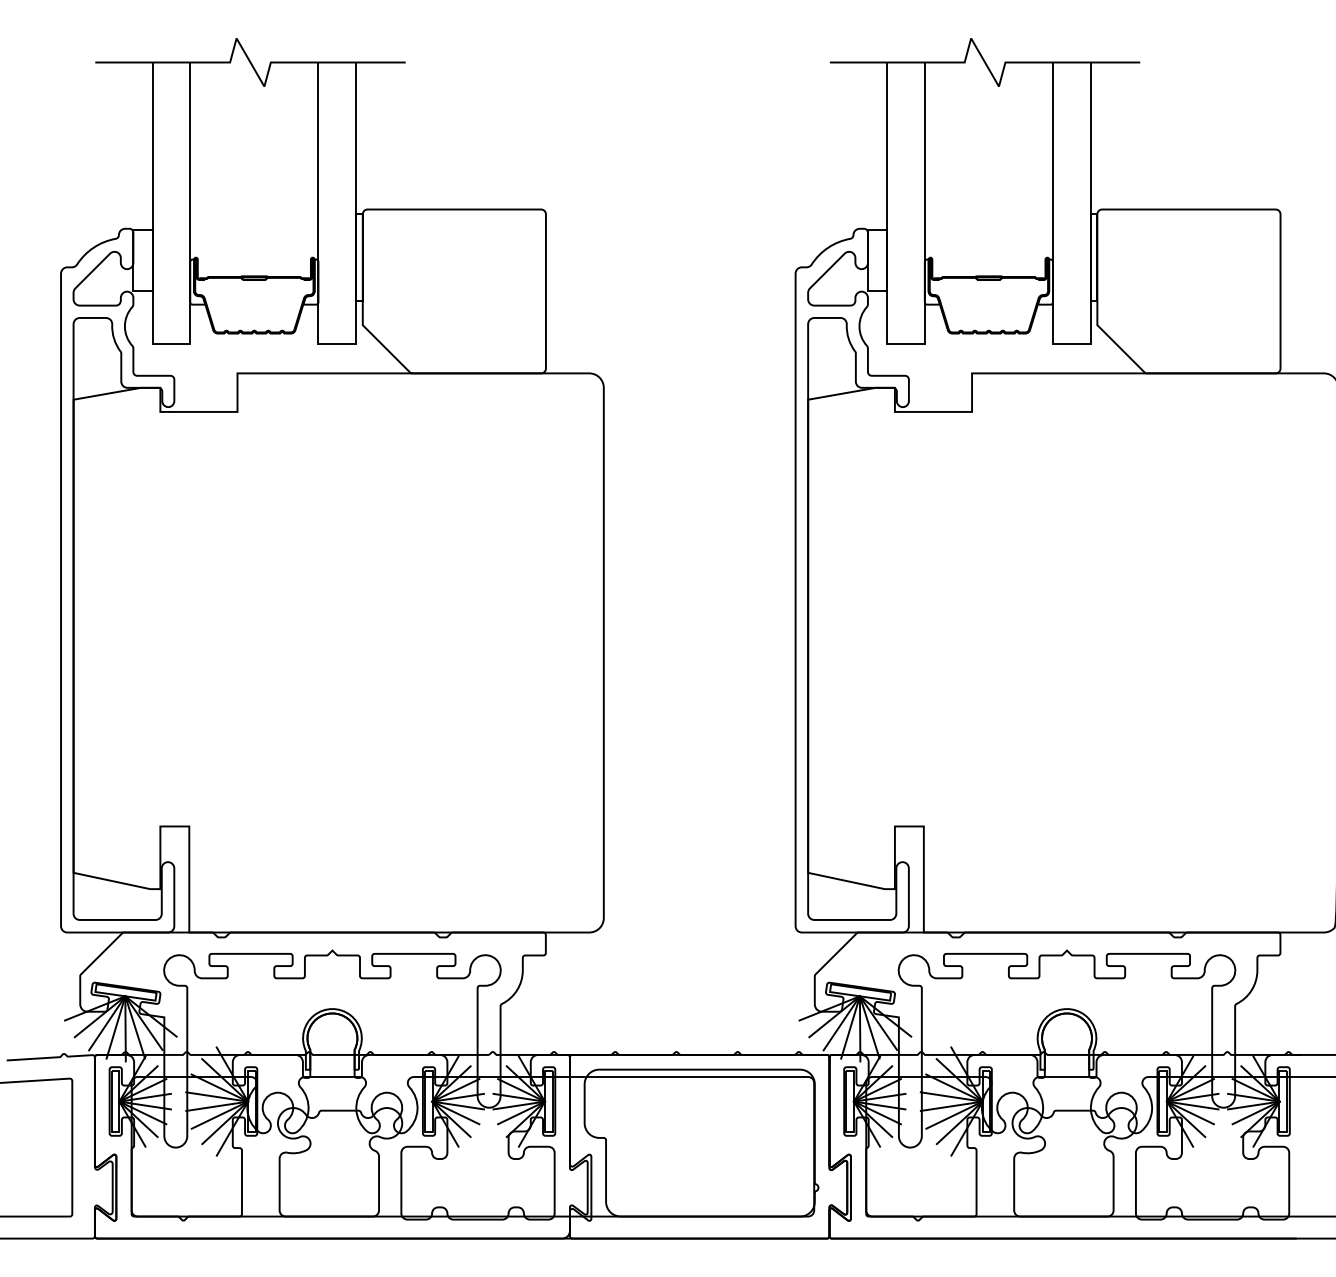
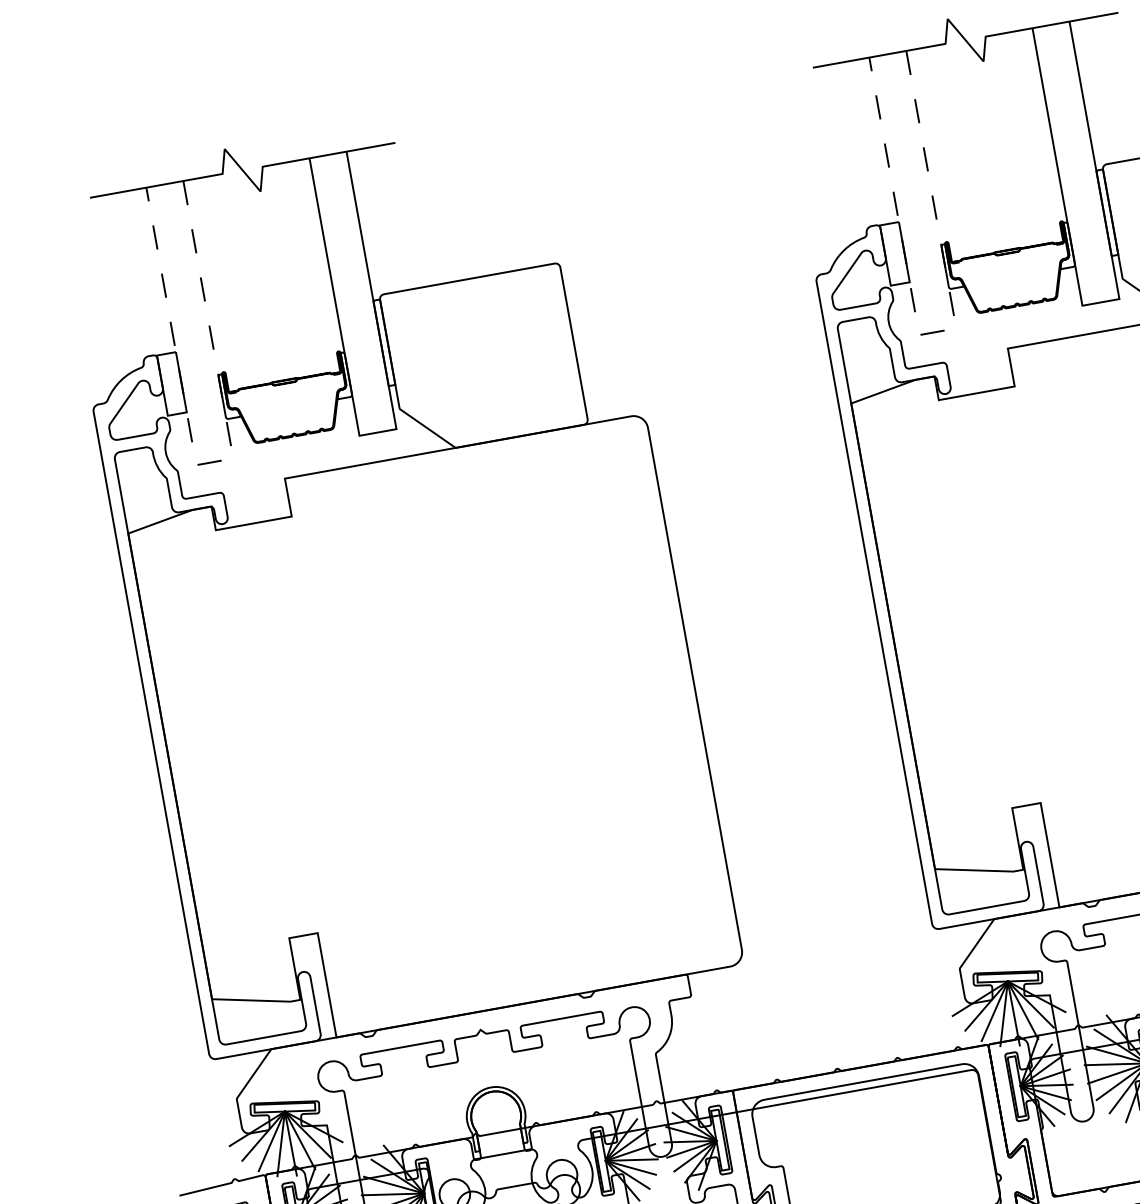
line: (171, 344) -> (214, 461), solid -> dashed
line: (906, 344) -> (938, 331), solid -> dashed

